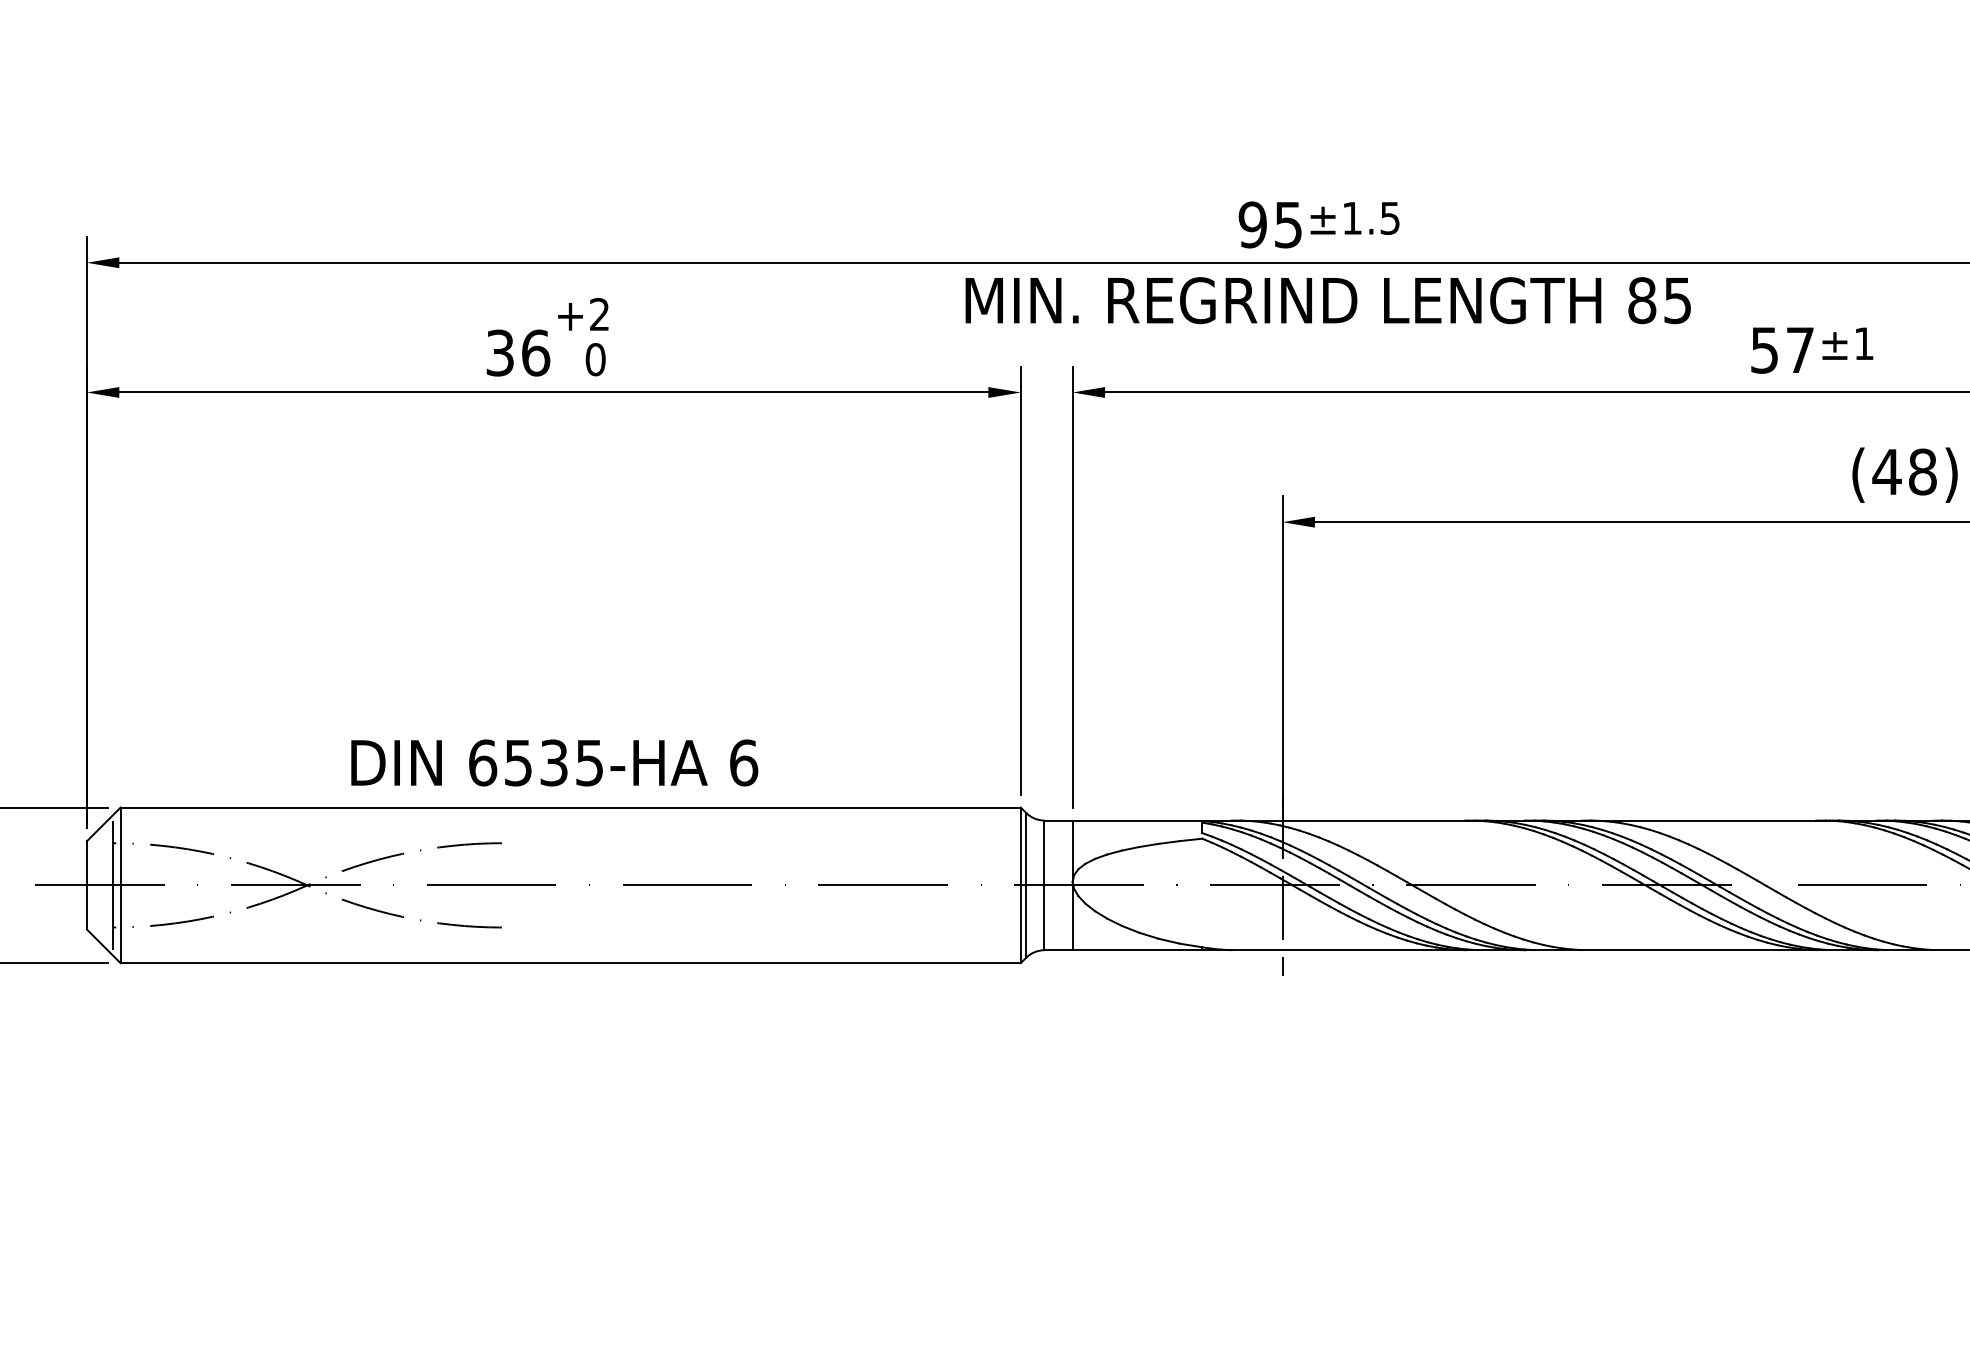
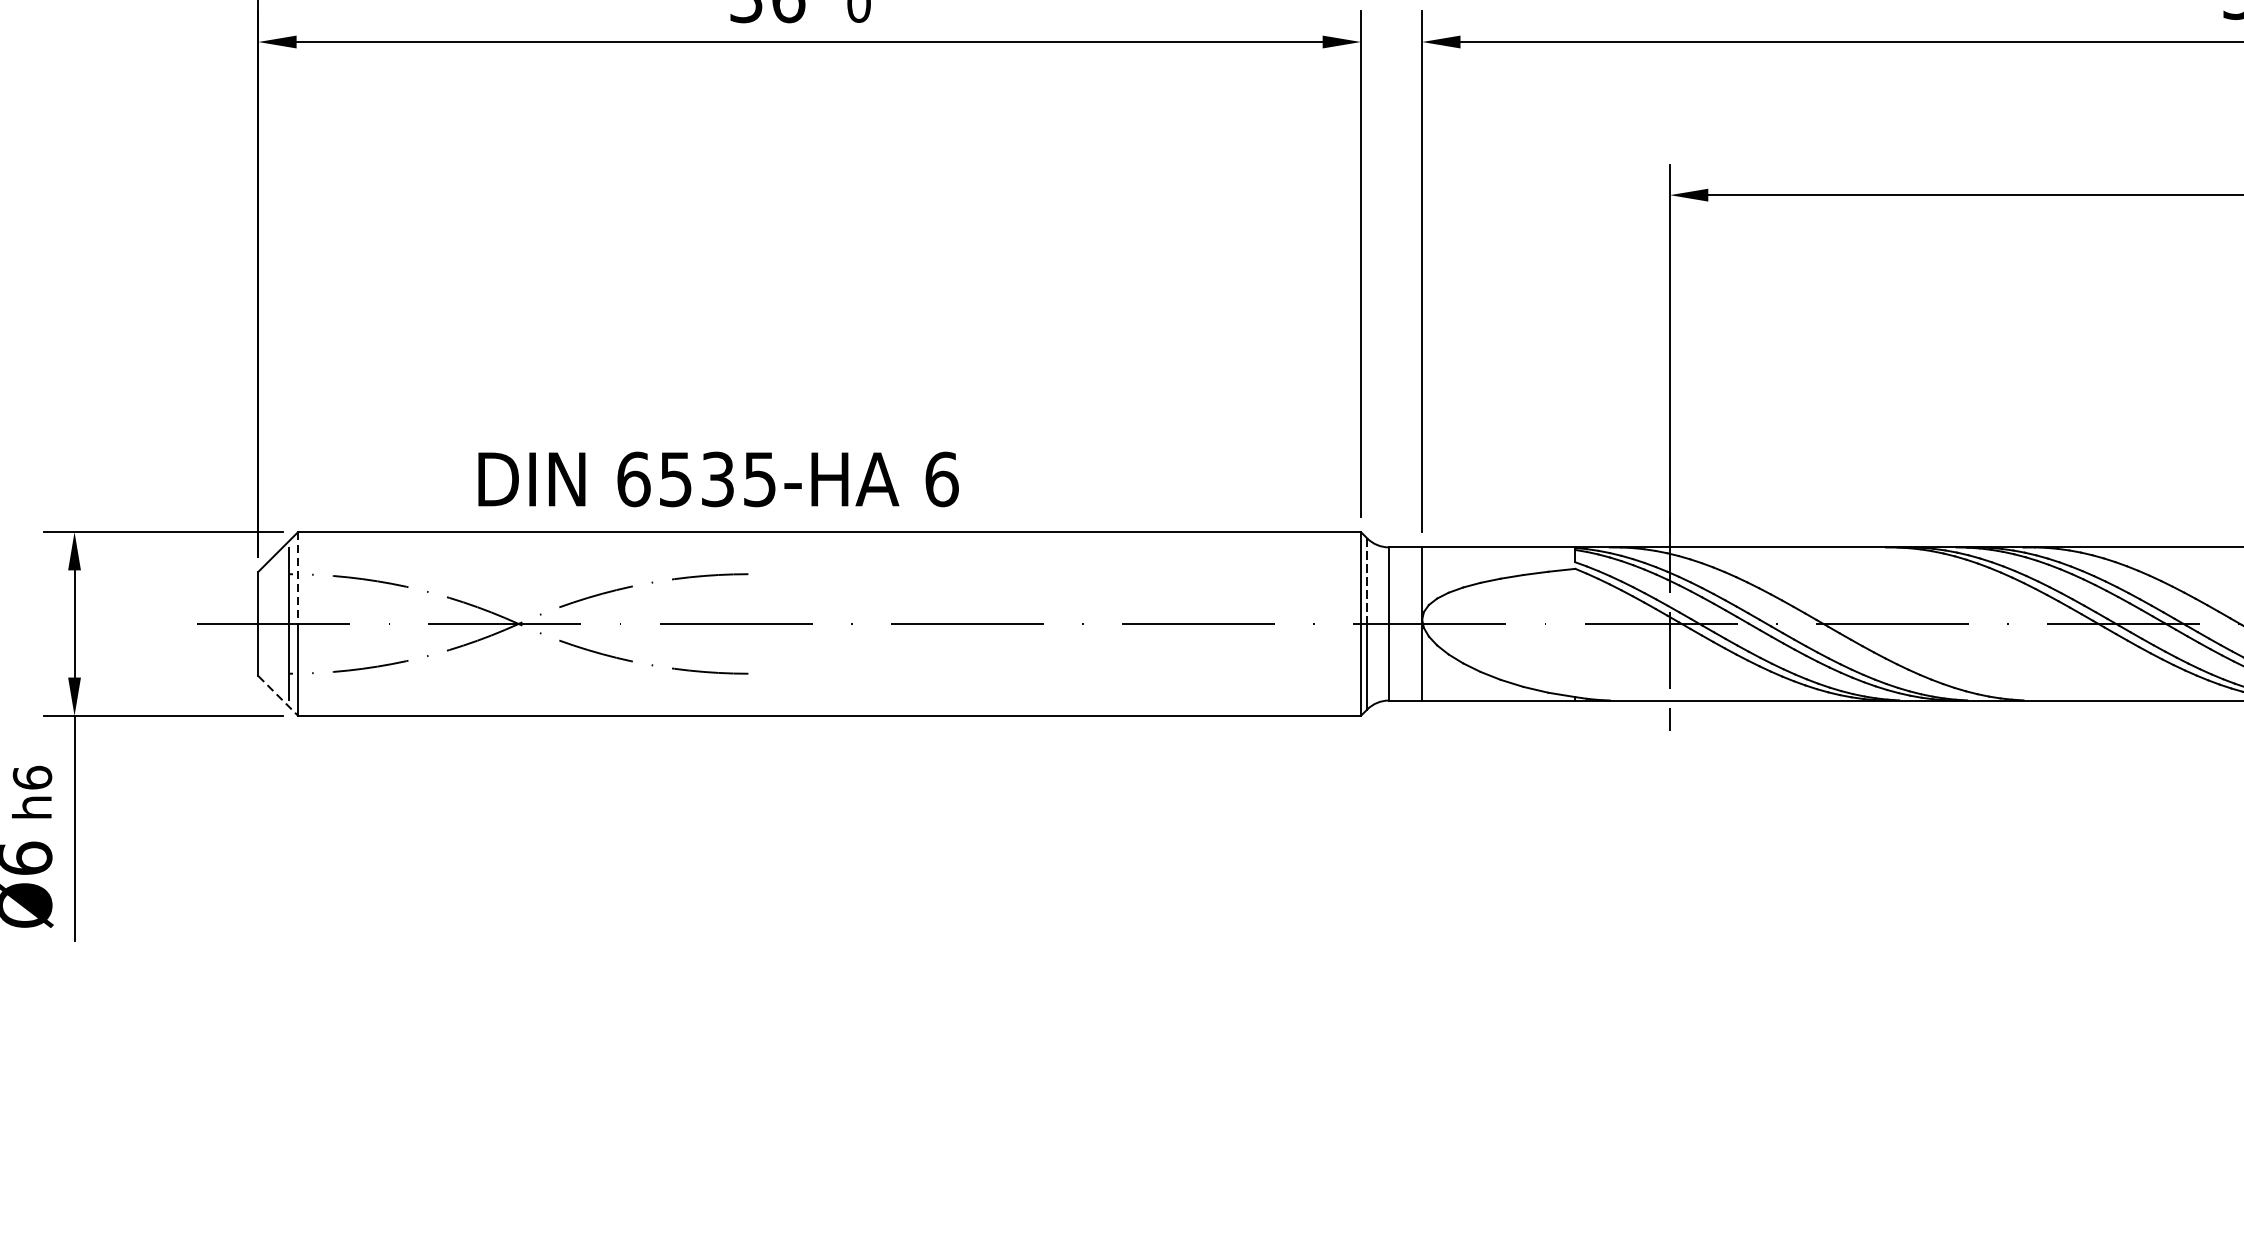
text: (554, 762) -> (718, 478), moved
line: (120, 846) -> (298, 578), solid -> dashed
line: (1026, 849) -> (1367, 581), solid -> dashed
line: (103, 946) -> (277, 696), solid -> dashed

